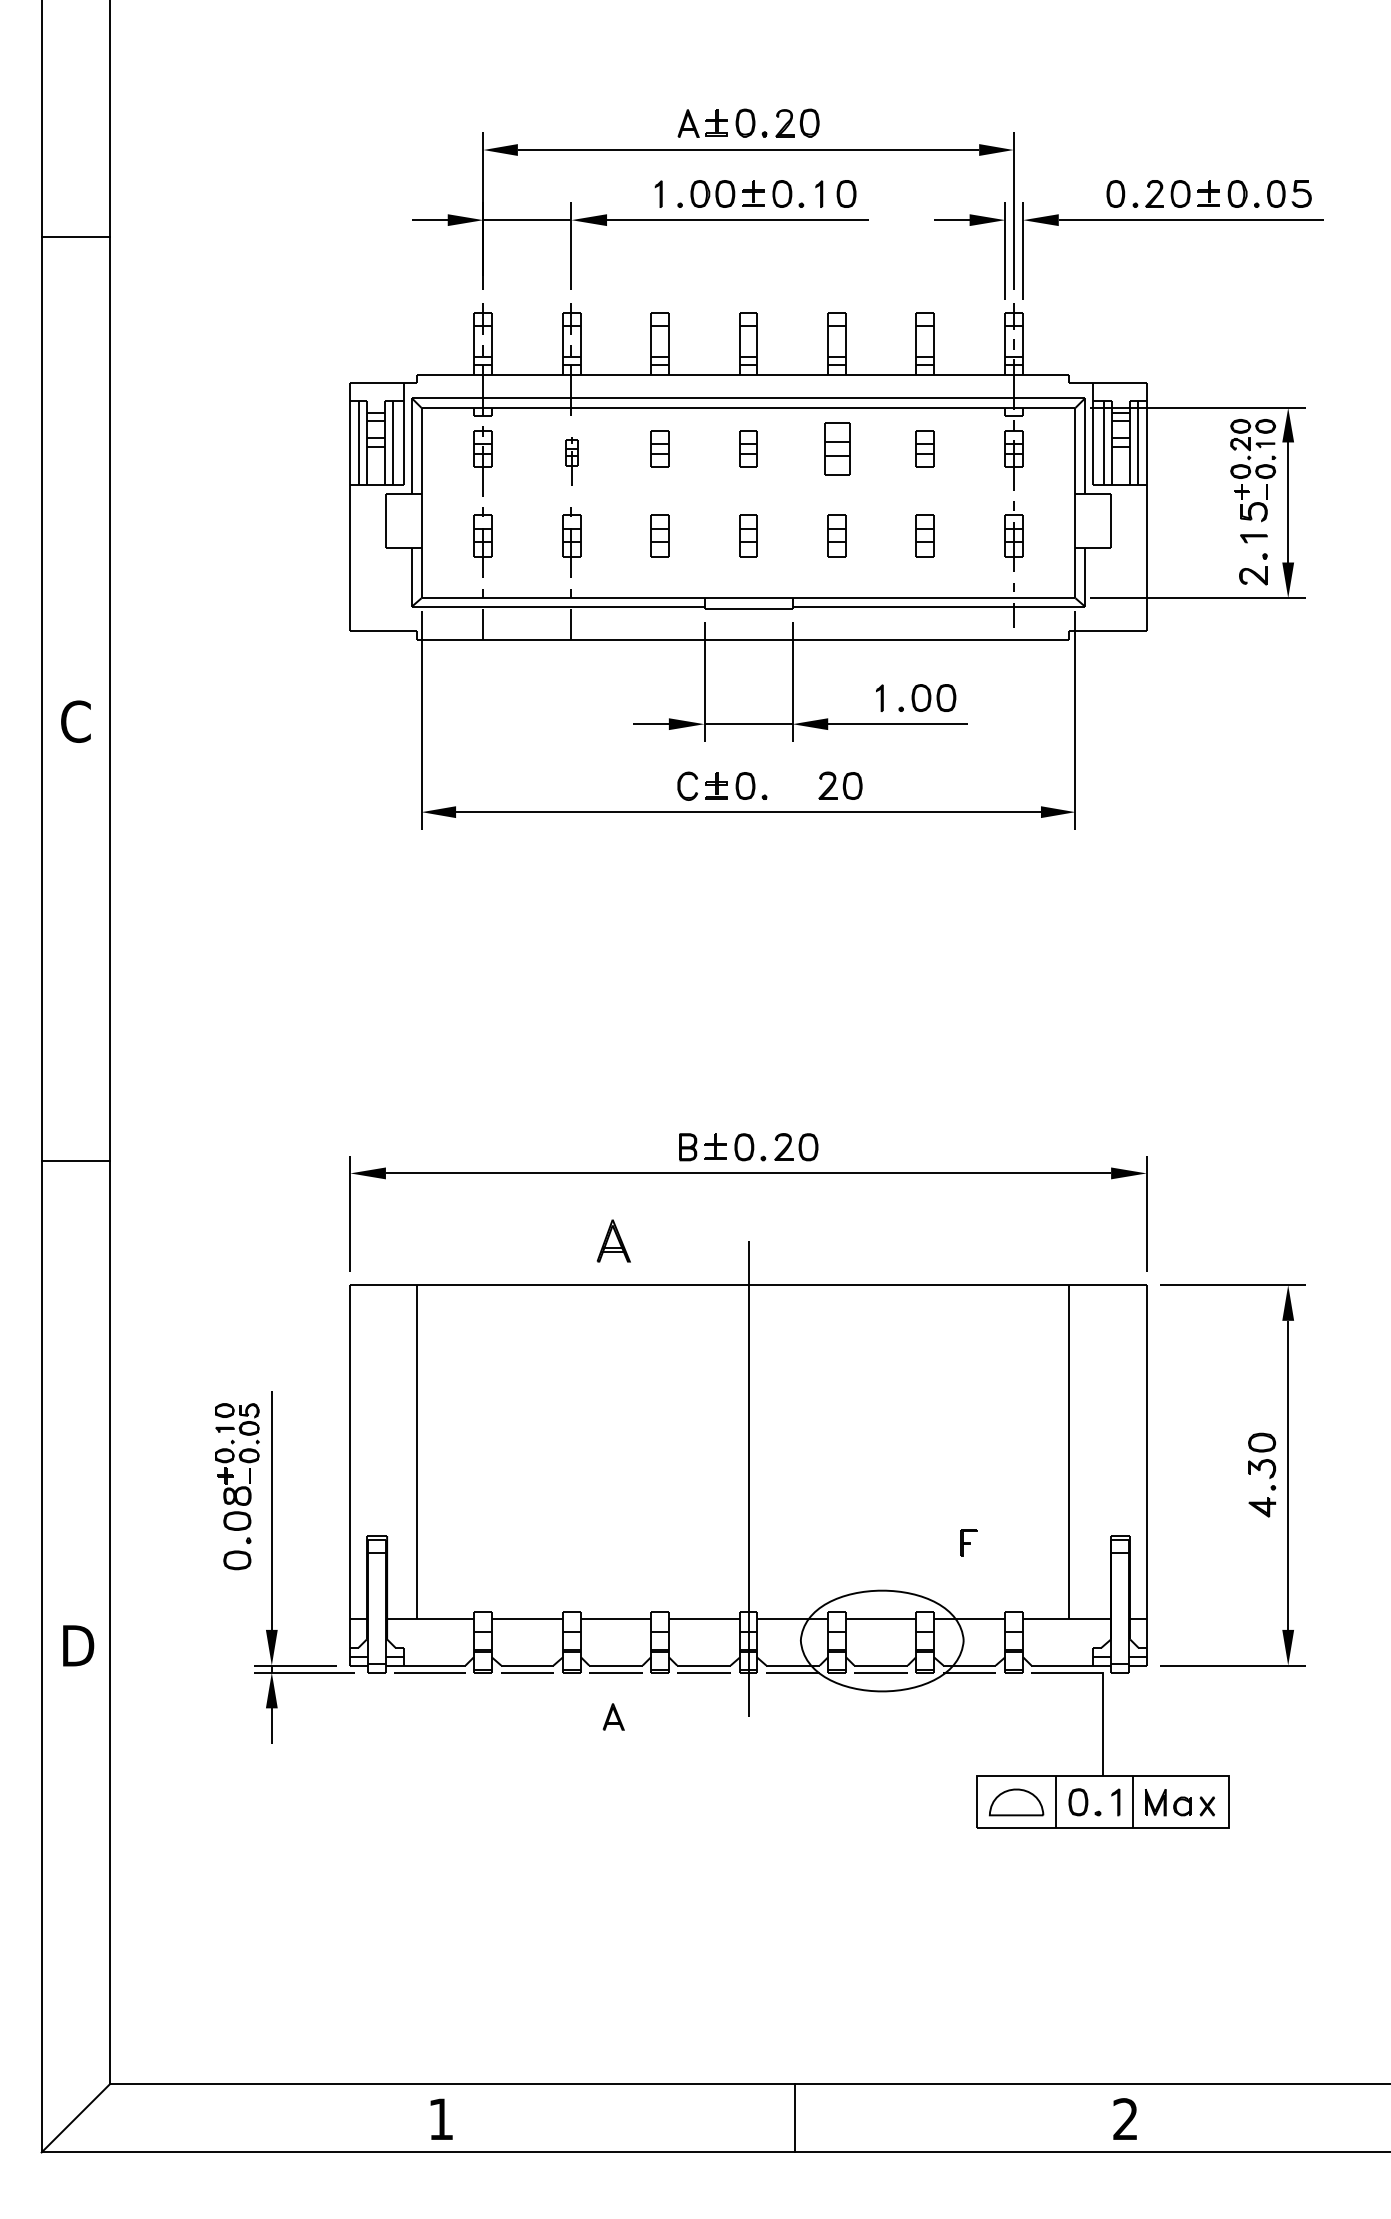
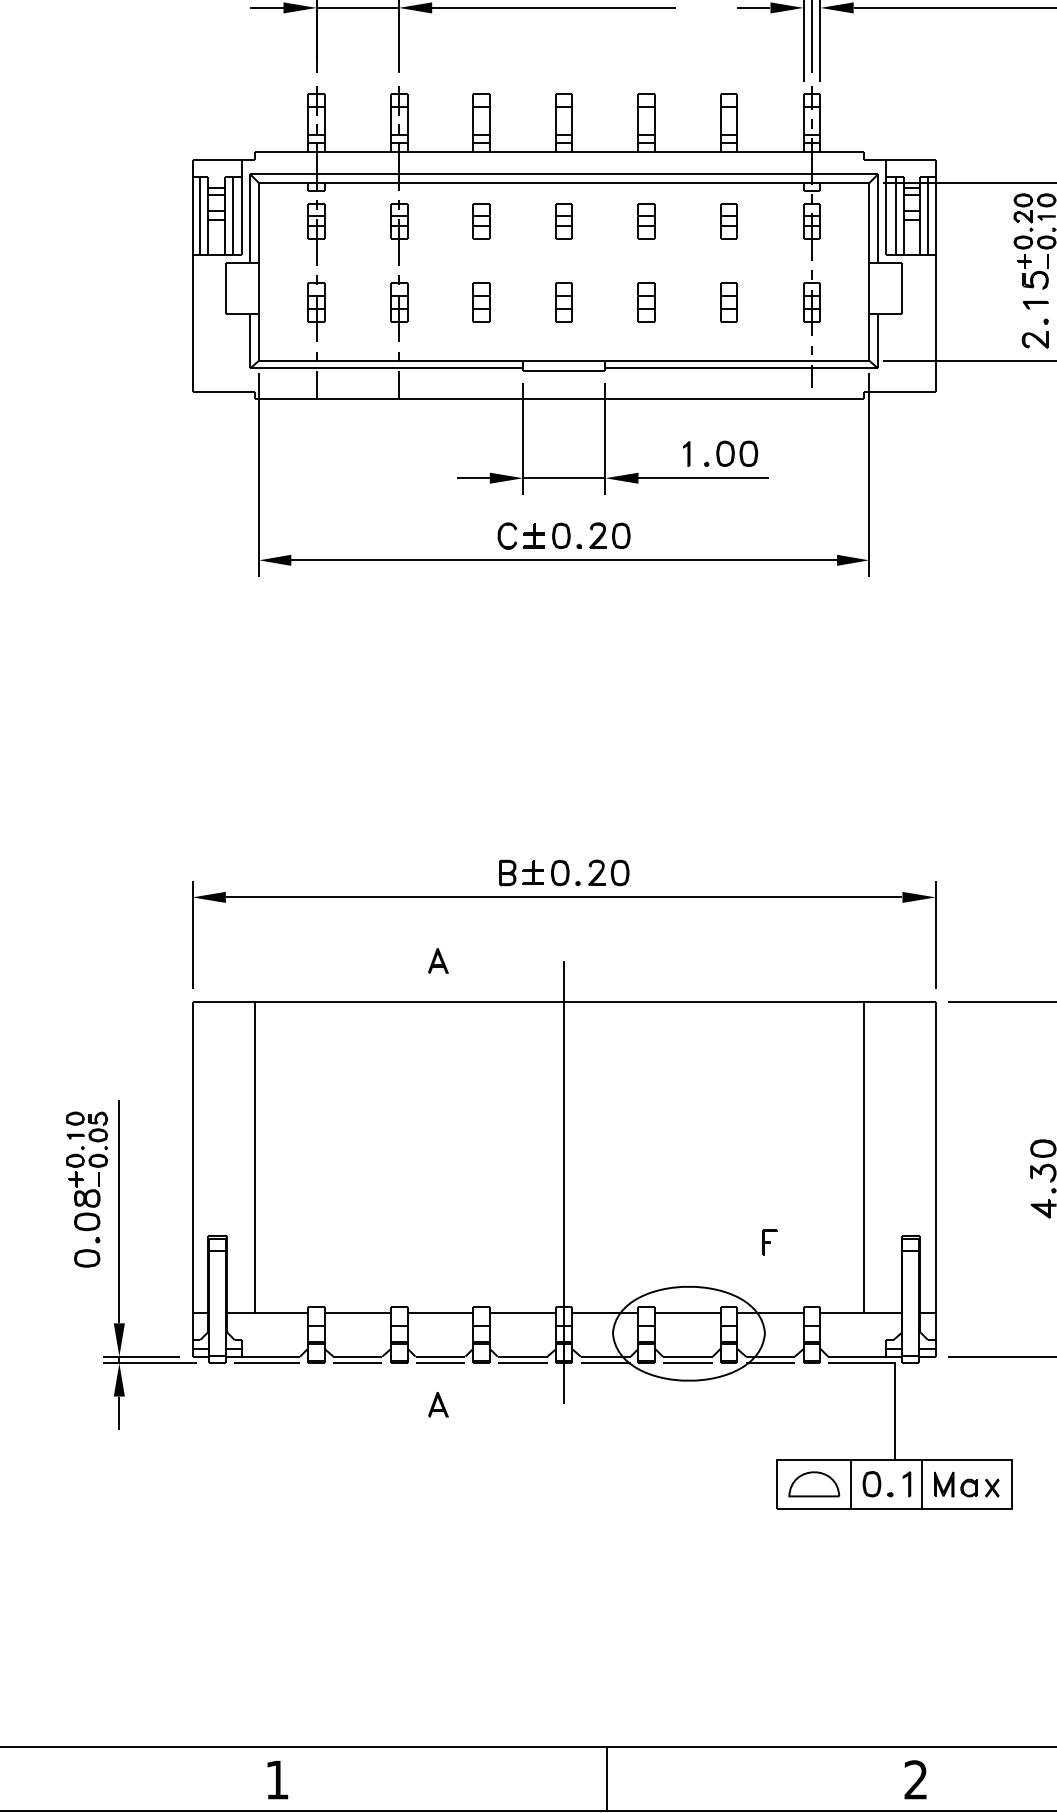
part: (836, 448) -> (646, 220), size x0.71
part: (571, 461) -> (398, 233), size x1.43
part: (840, 785) -> (609, 535), moved
part: (613, 1241) -> (438, 960), size x0.62

